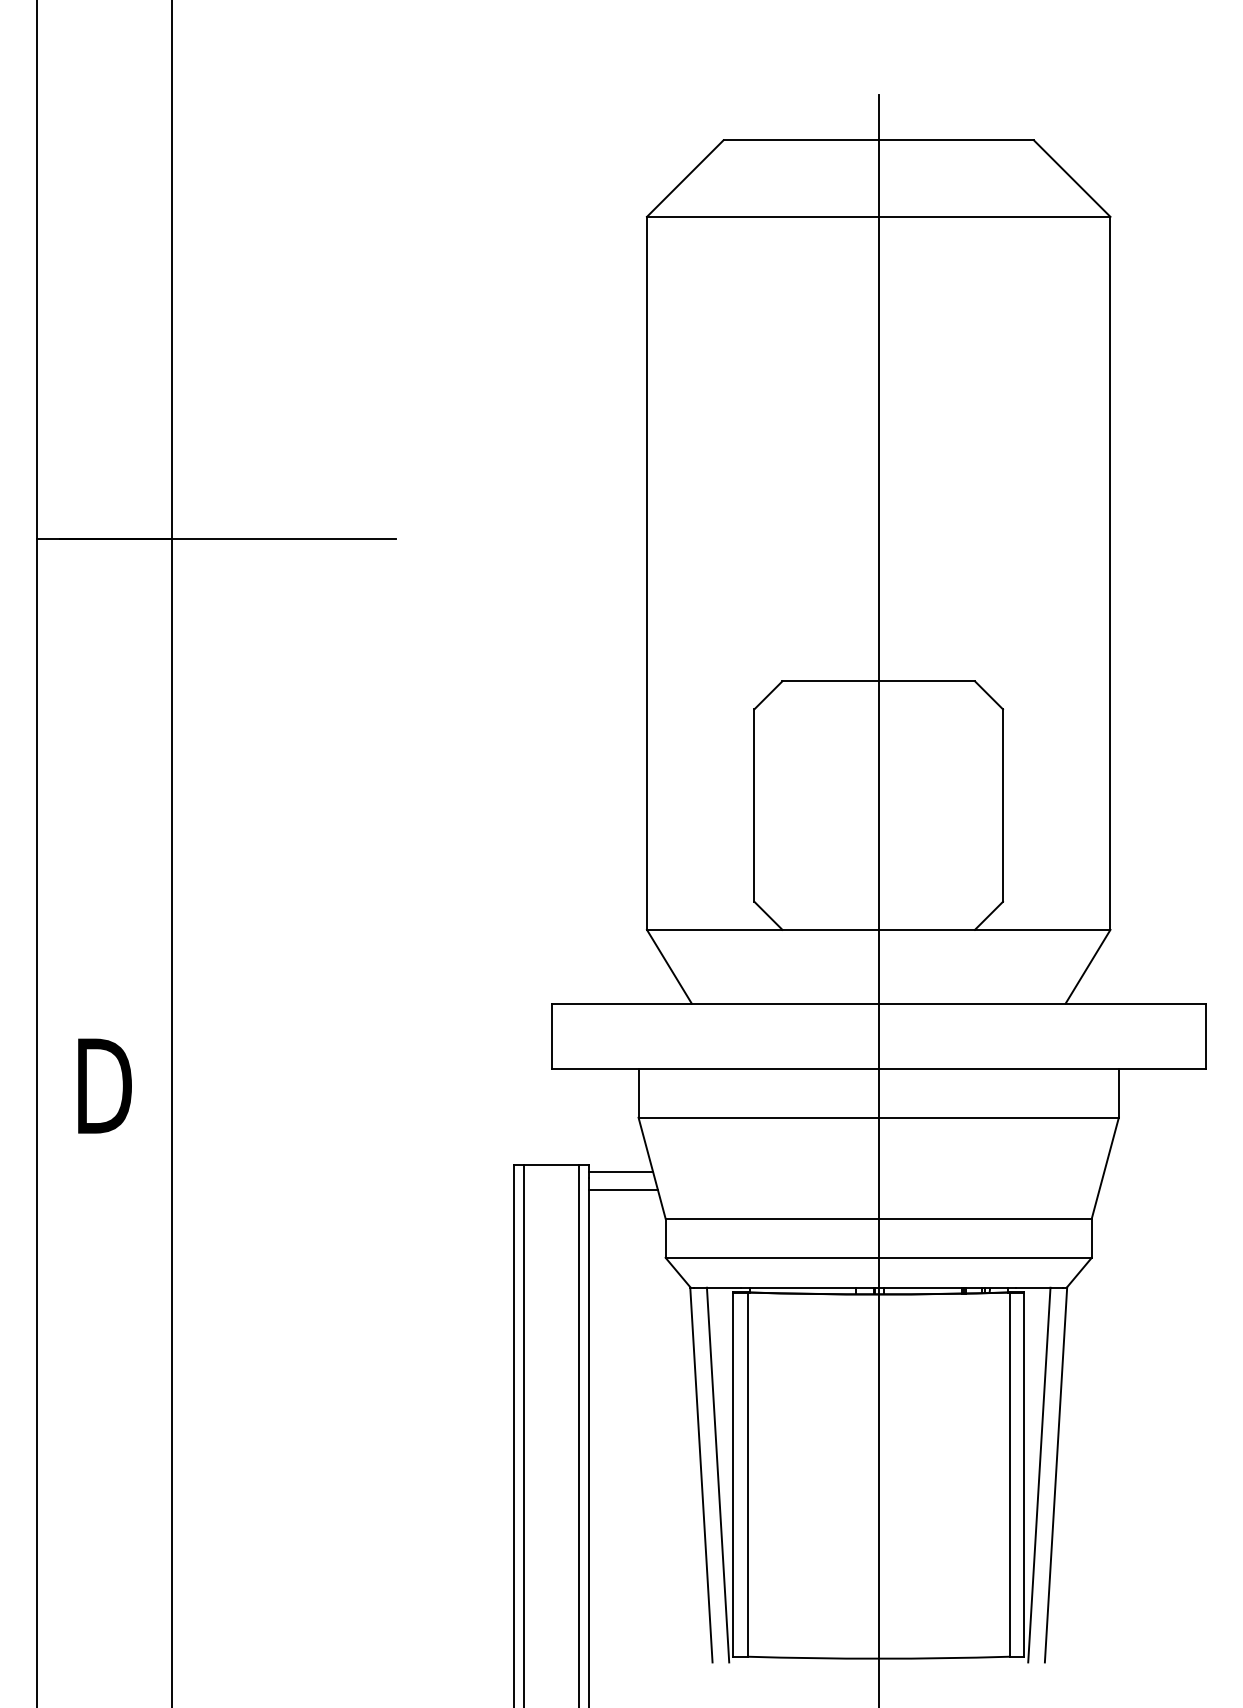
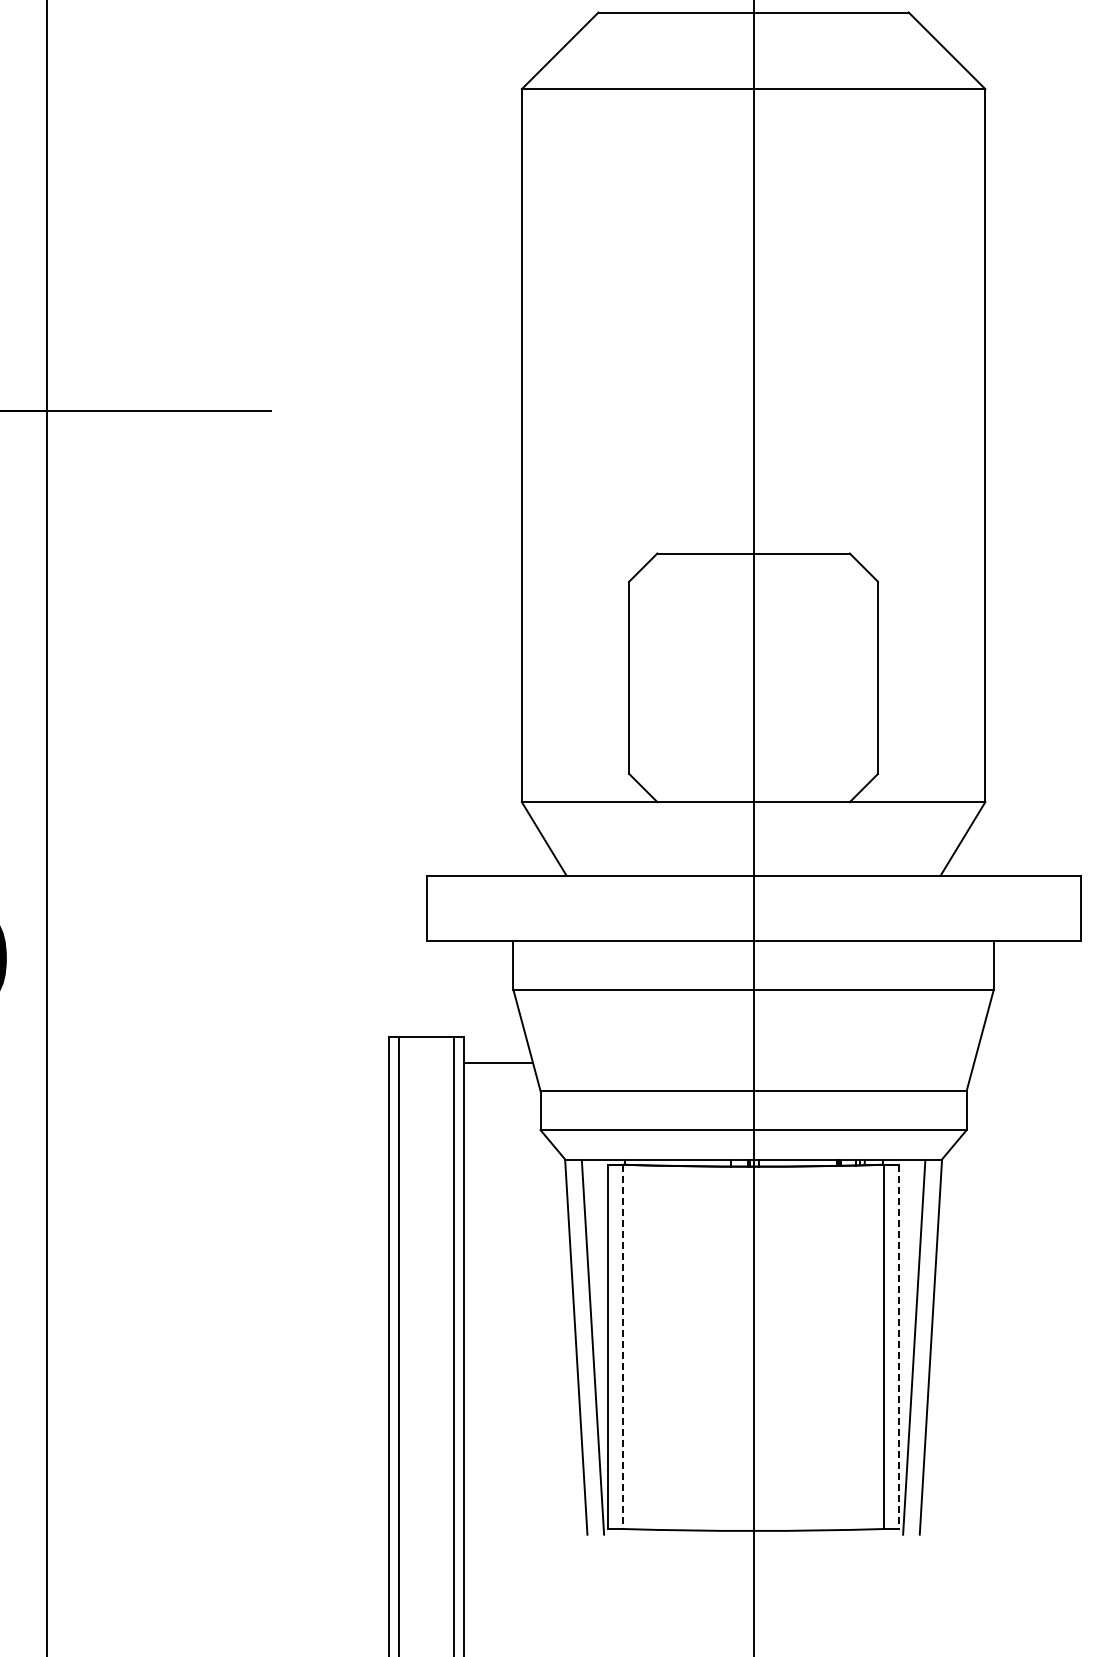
line: (621, 1171) -> (496, 1043), removed
line: (747, 1475) -> (622, 1347), solid -> dashed
line: (1024, 1475) -> (899, 1347), solid -> dashed

